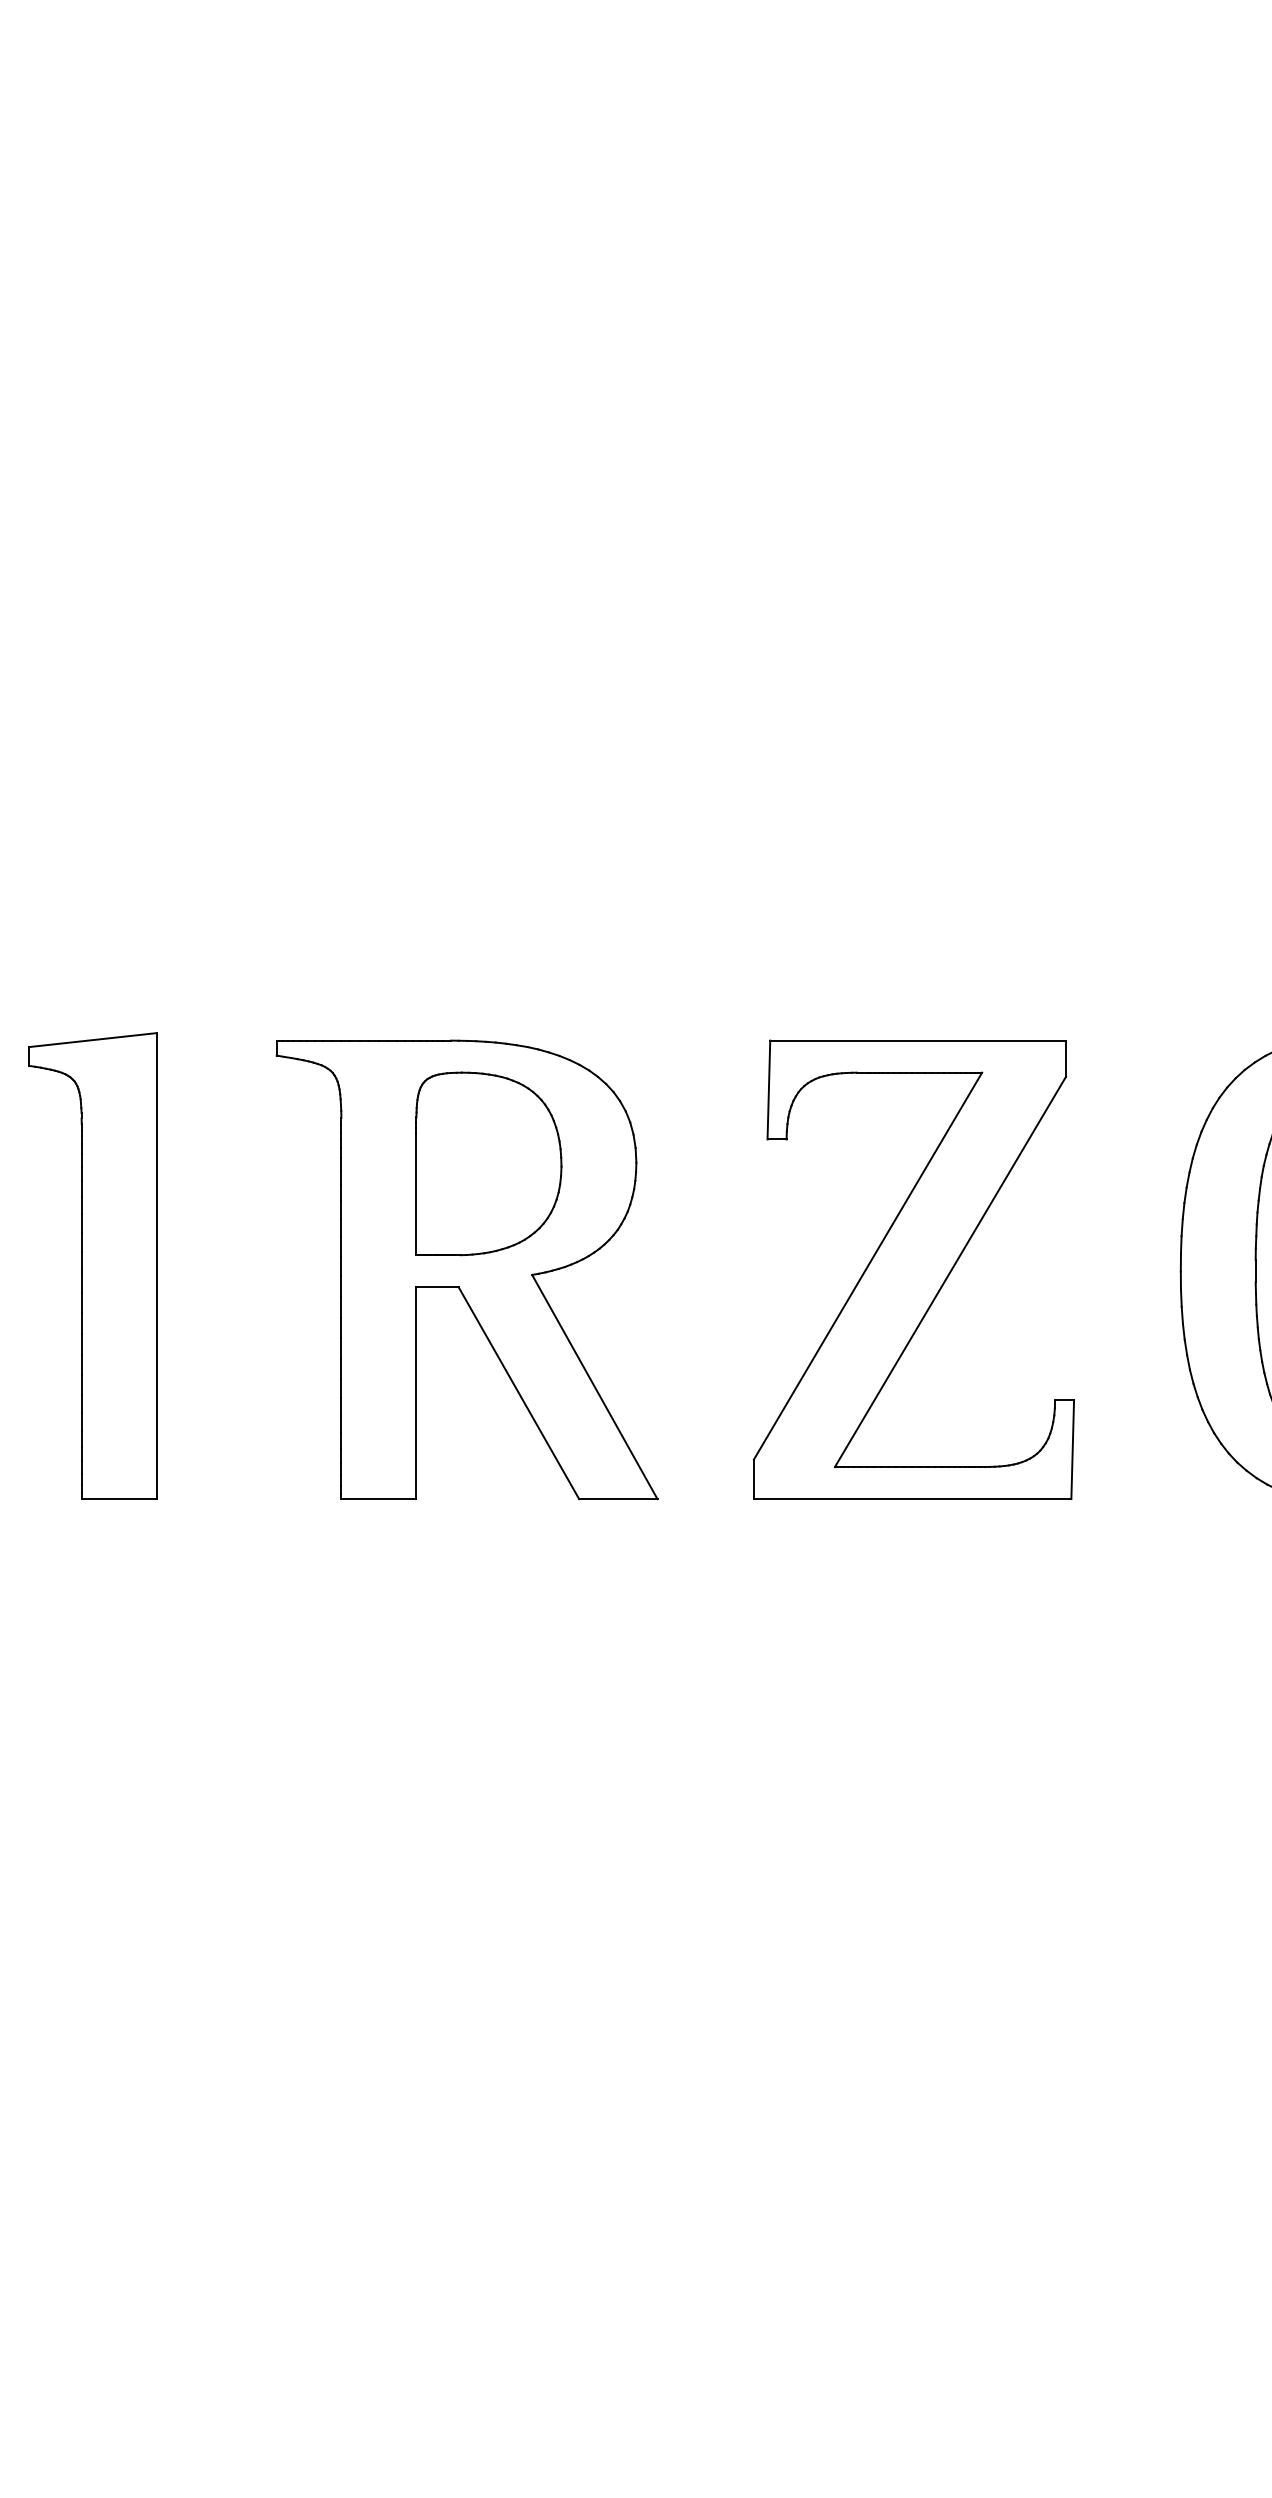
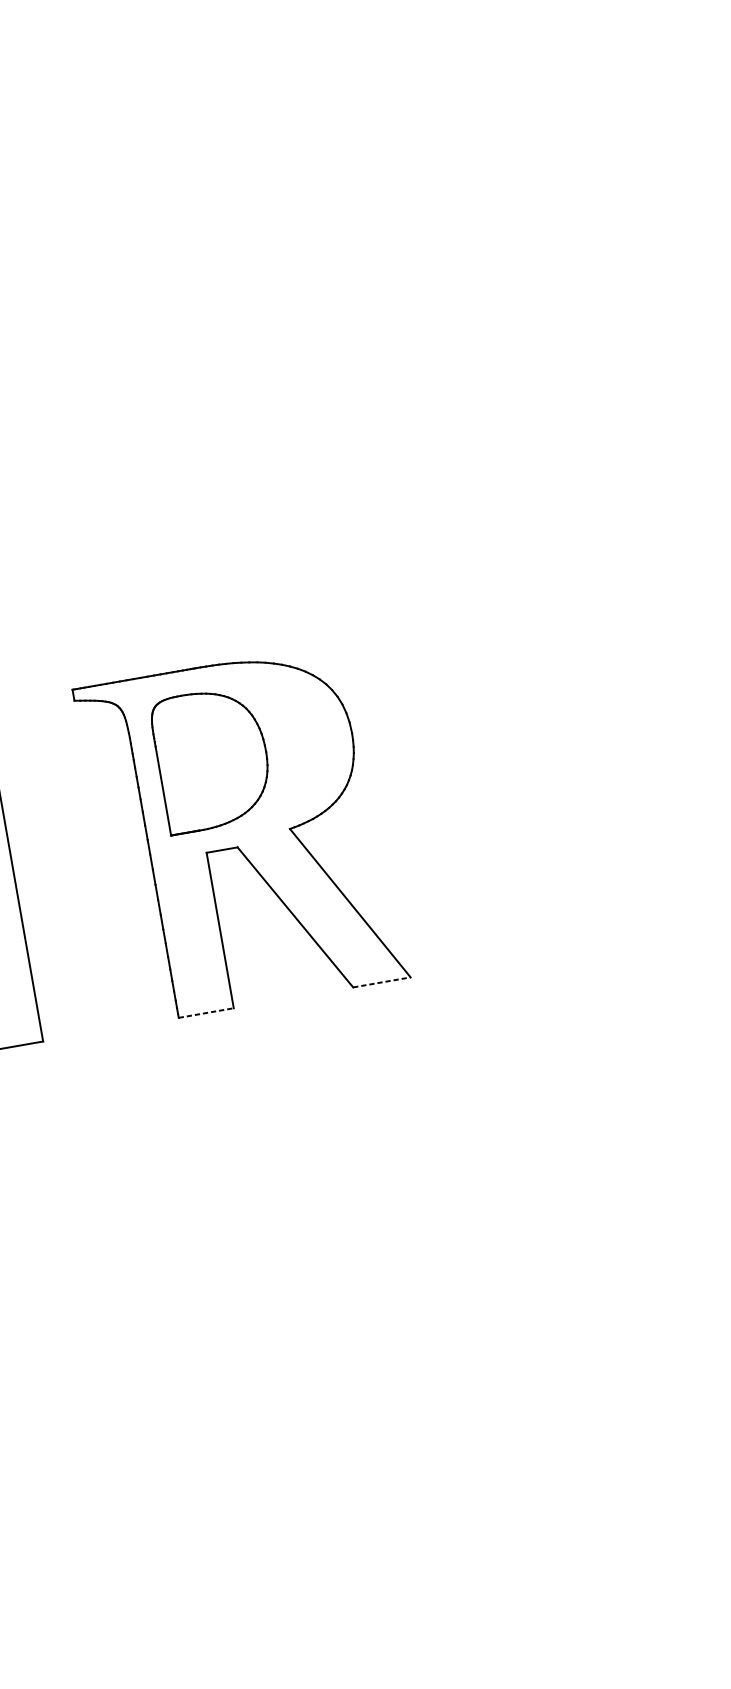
part: (488, 1163) -> (212, 759), moved
part: (913, 1269) -> (569, 776), removed
line: (378, 1499) -> (206, 1013), solid -> dashed
line: (618, 1499) -> (382, 982), solid -> dashed

